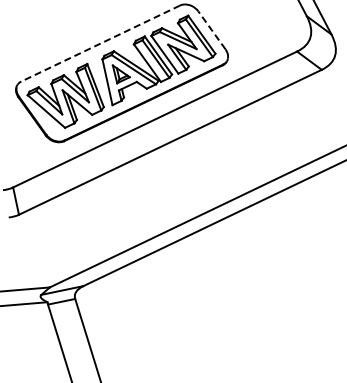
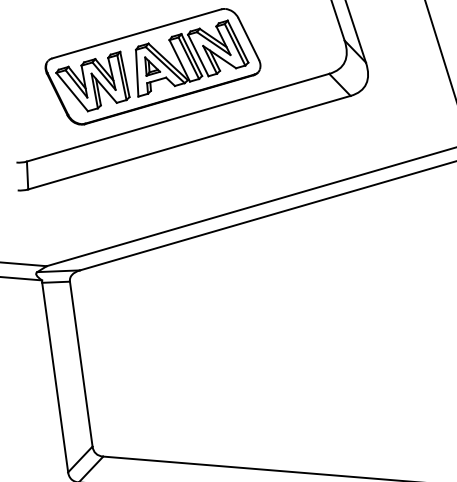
line: (211, 29) -> (248, 38), dashed -> solid
line: (100, 43) -> (136, 33), dashed -> solid

